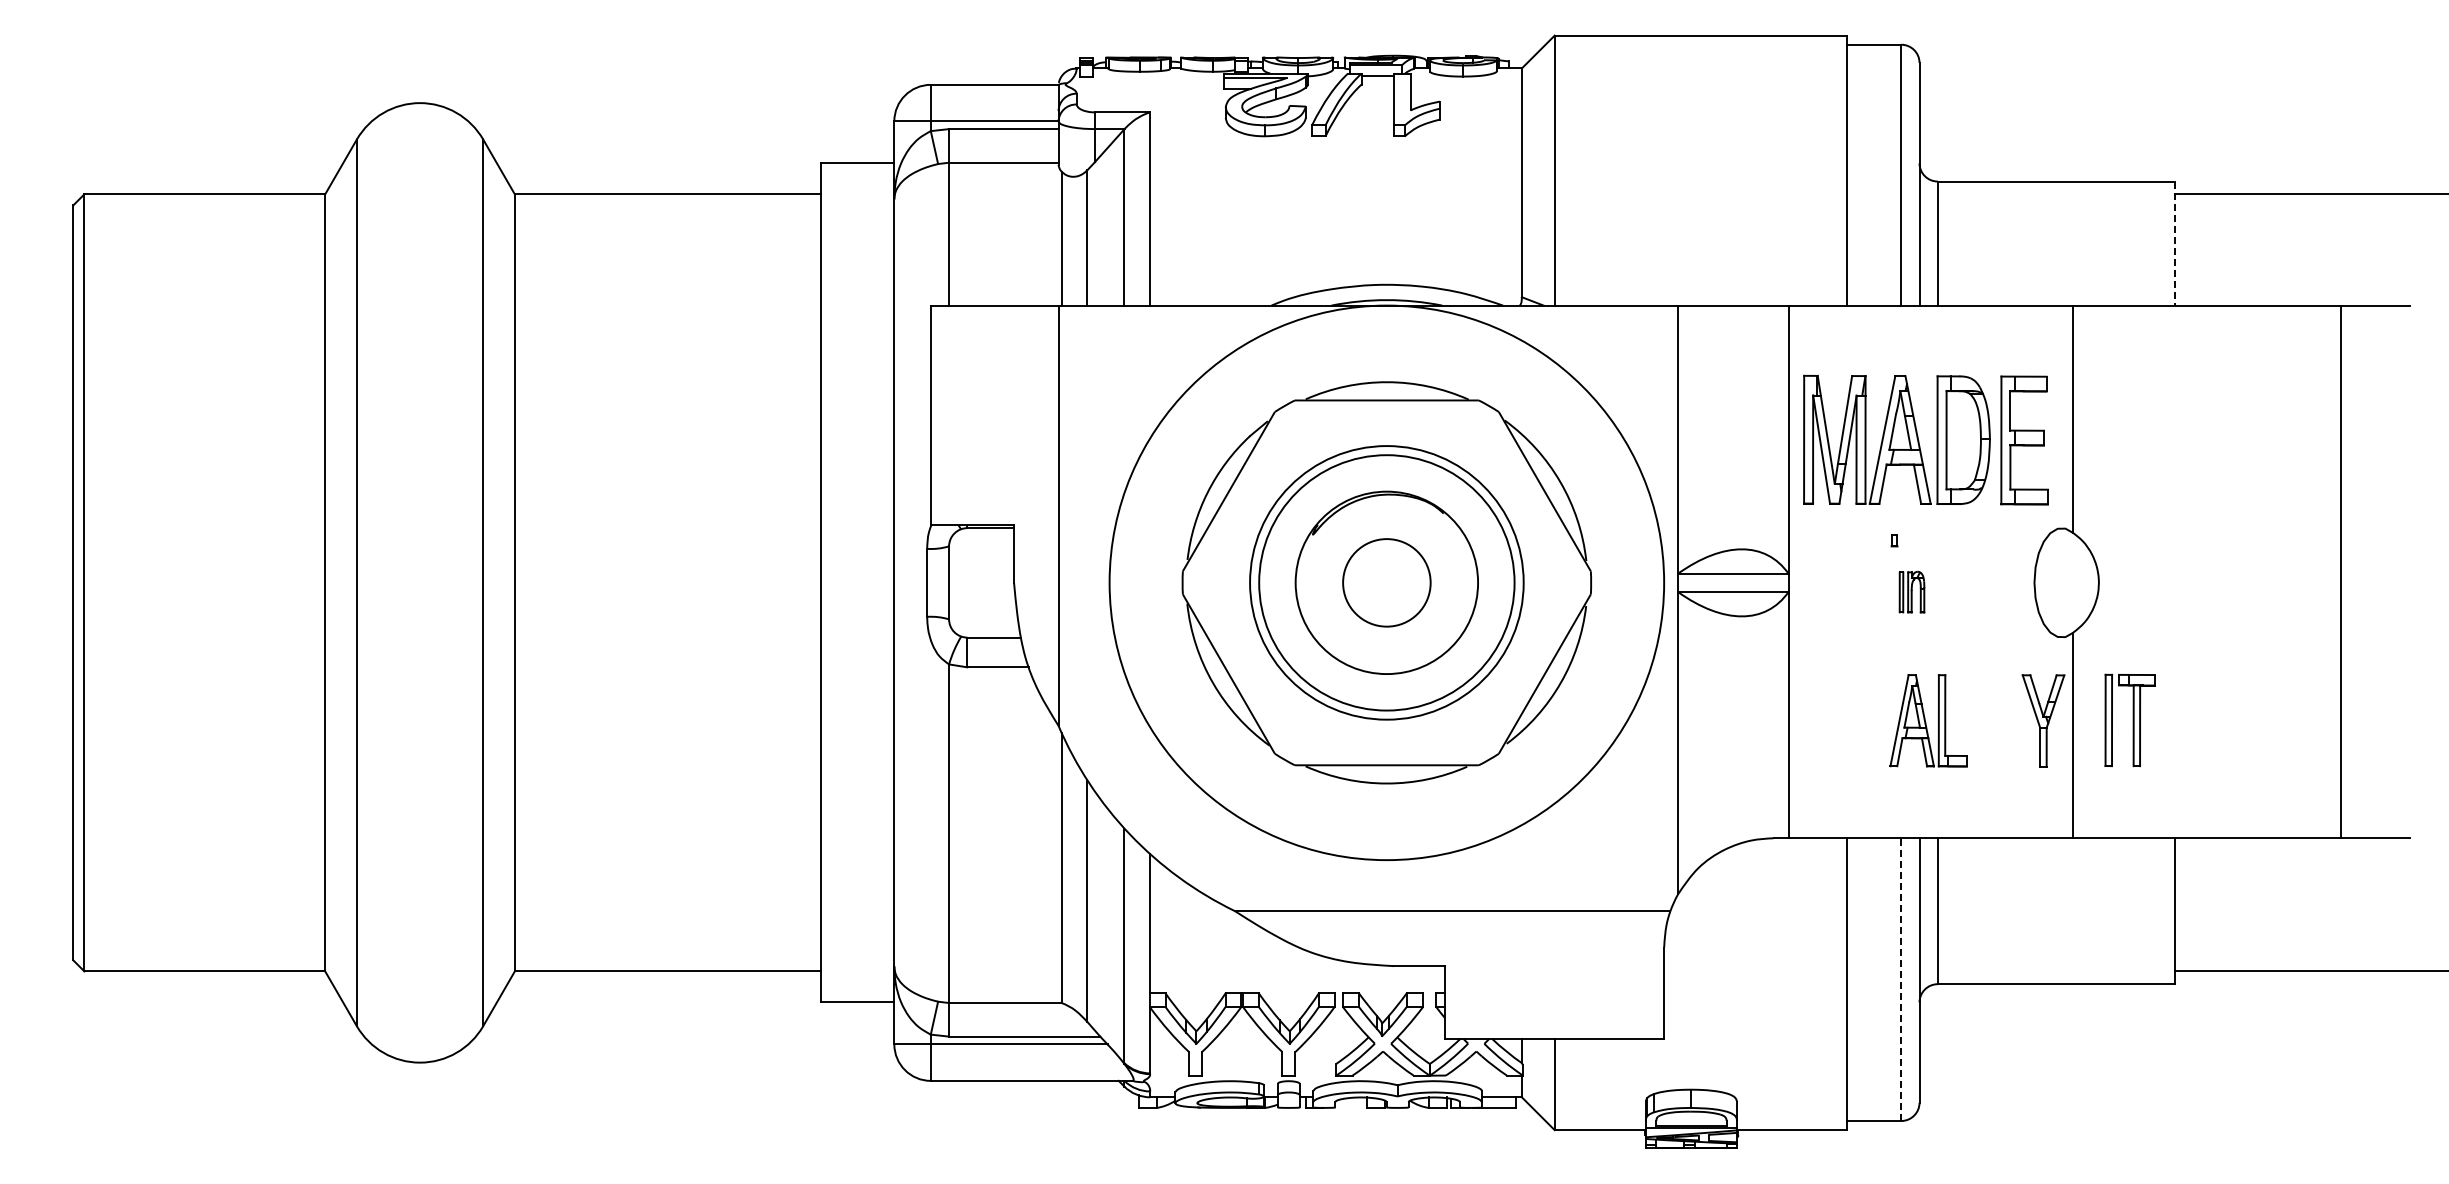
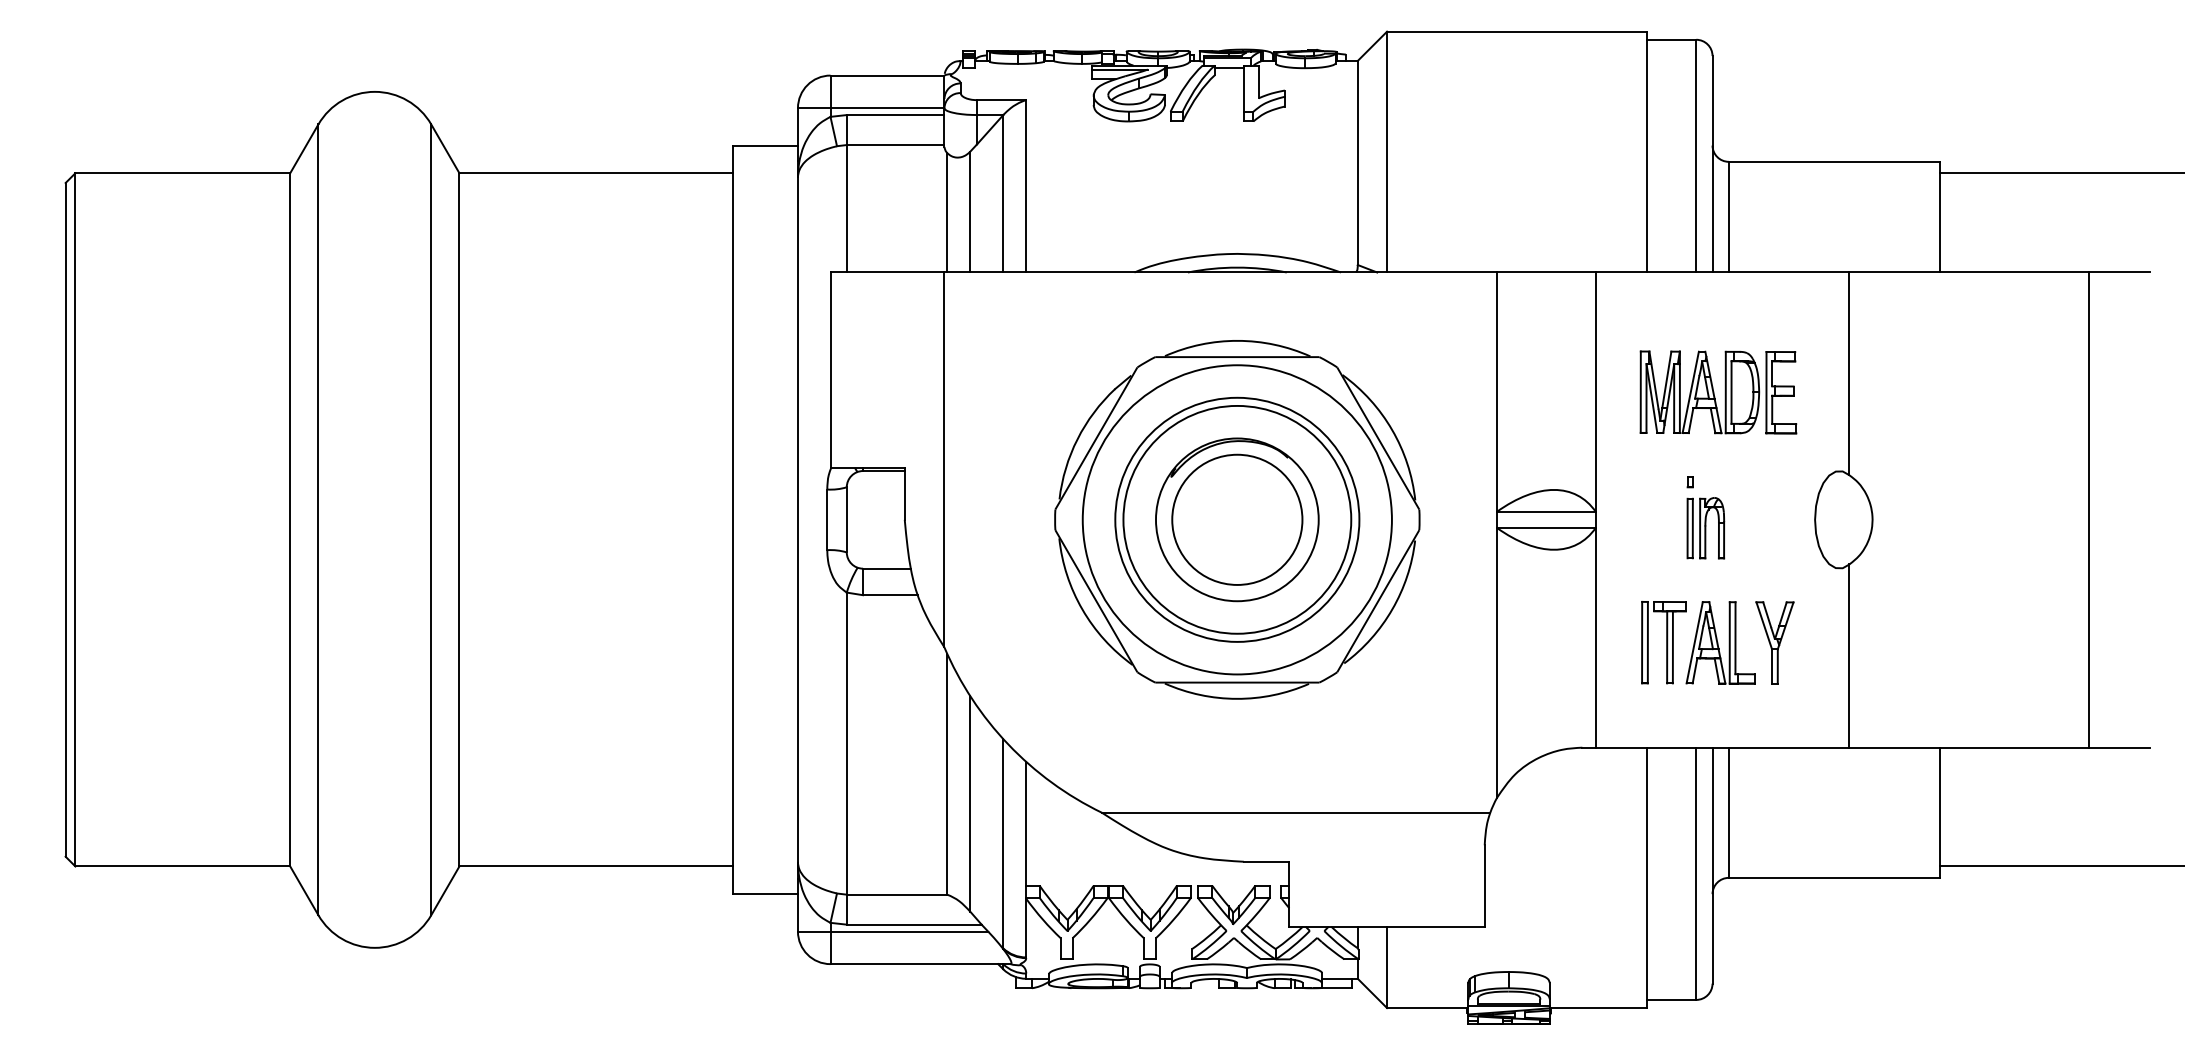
line: (2174, 244) -> (1939, 217), dashed -> solid
part: (1926, 439) -> (1718, 391), size x0.71
circle: (1386, 582) -> (1237, 519), size x0.62
circle: (1386, 582) -> (1237, 519), size x1.67
part: (1911, 591) -> (1705, 527), size x1.67
part: (2043, 720) -> (1774, 642), moved
part: (2129, 720) -> (1663, 642), moved
line: (1901, 979) -> (1696, 873), dashed -> solid

